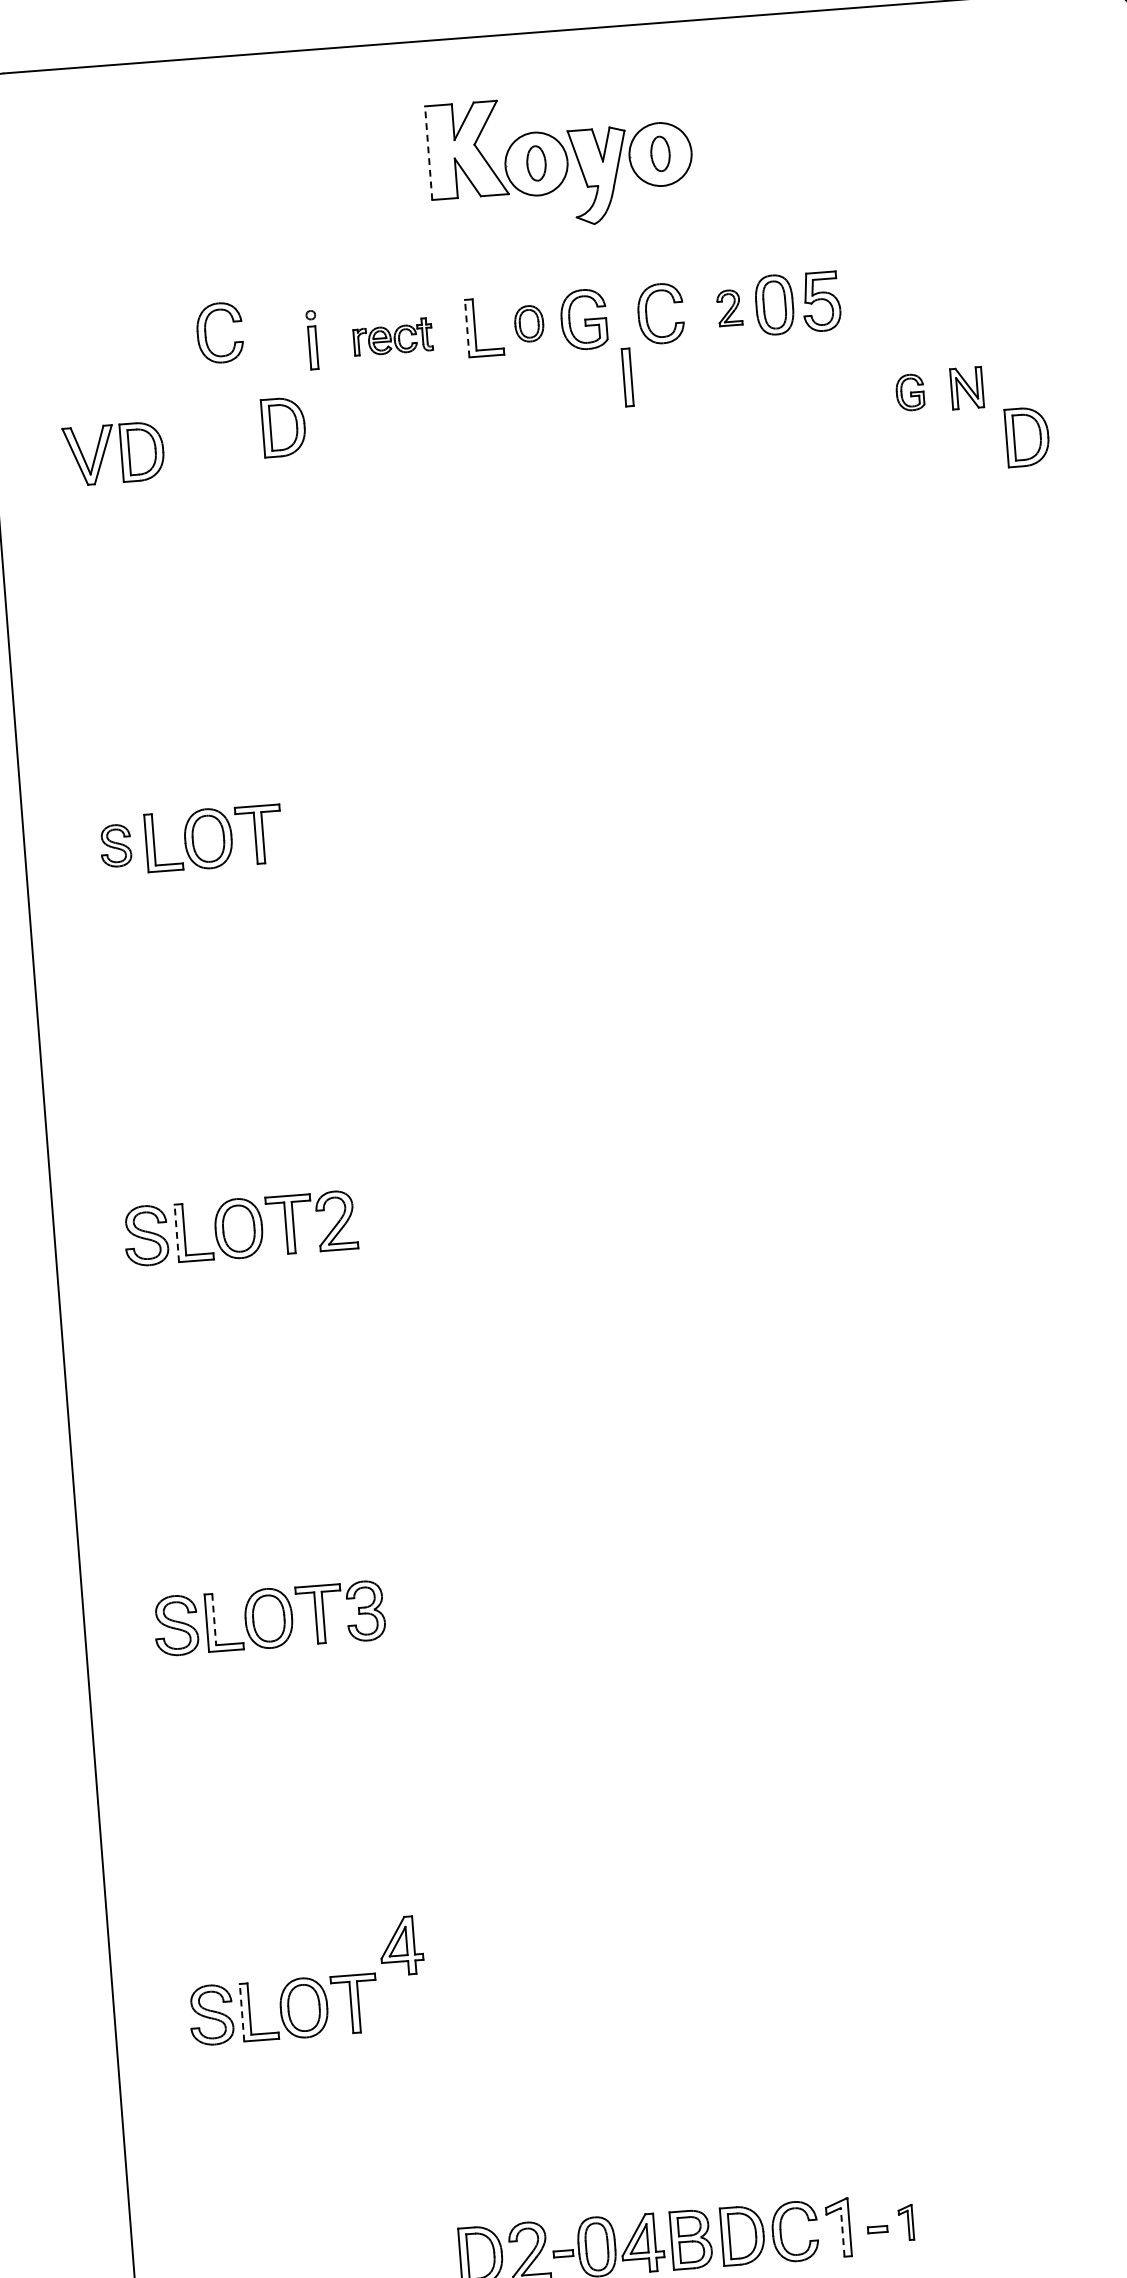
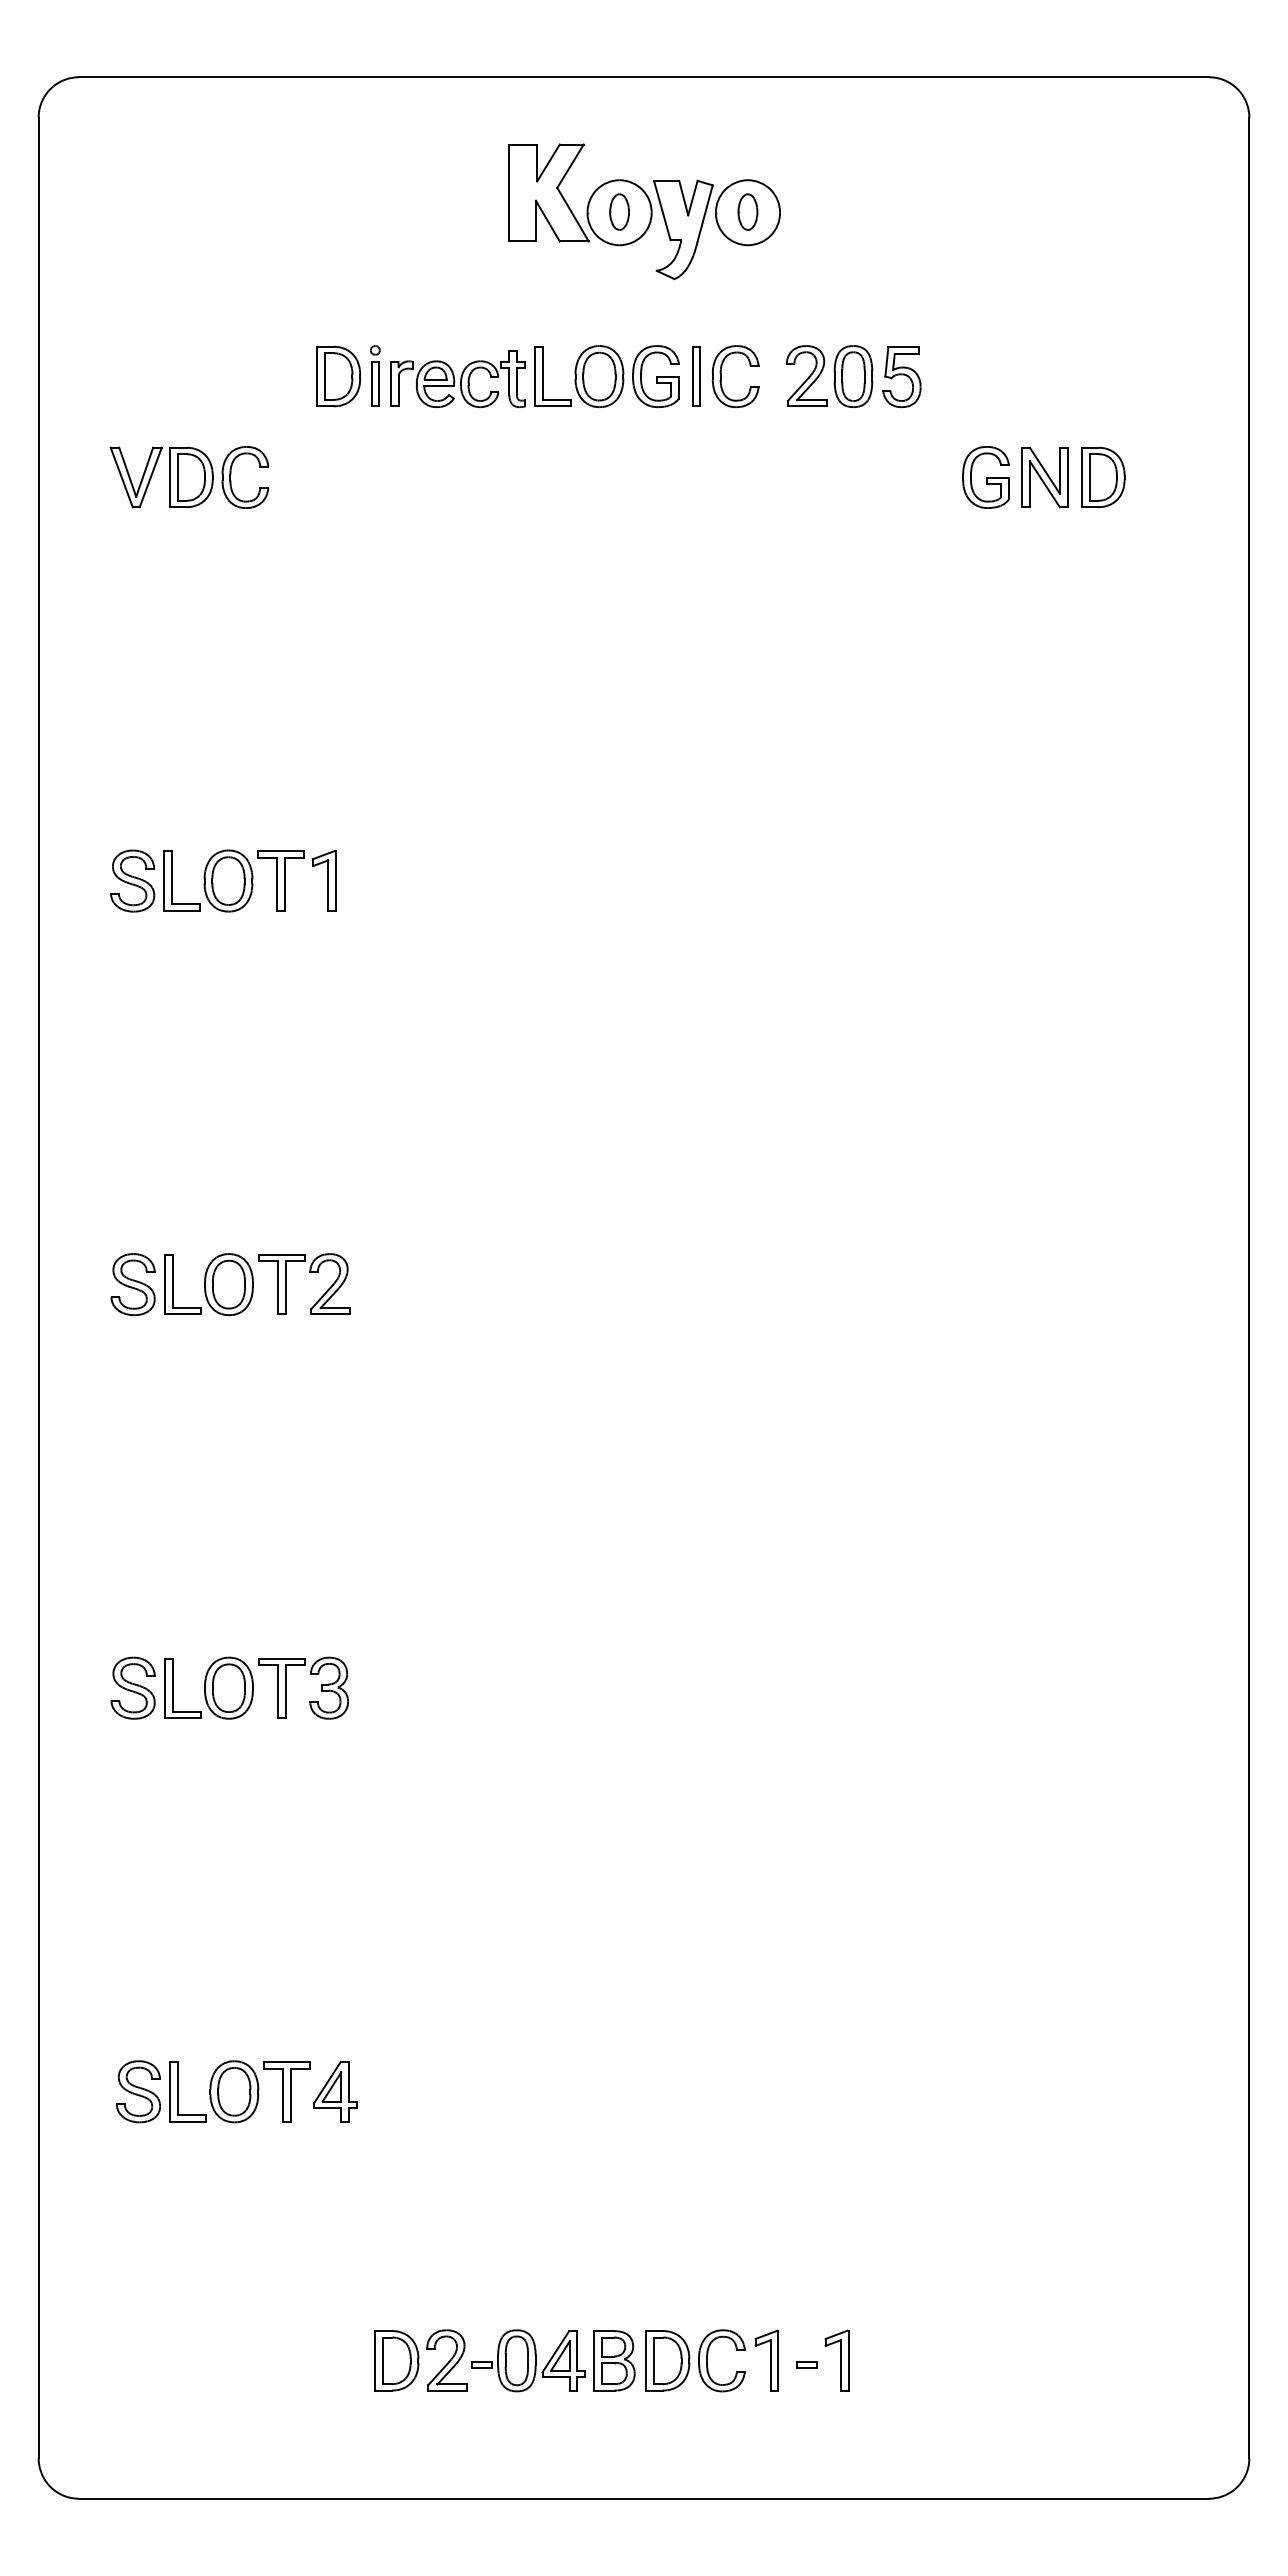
line: (428, 152) -> (509, 192), dashed -> solid
part: (729, 307) -> (806, 375), size x1.67
part: (529, 323) -> (599, 376), size x1.67
line: (467, 328) -> (535, 376), dashed -> solid
part: (206, 331) -> (231, 474), moved
part: (392, 337) -> (457, 379), size x1.67
part: (627, 377) -> (696, 376), moved
part: (966, 388) -> (1044, 477), size x1.43
part: (909, 392) -> (985, 477), size x1.67
part: (283, 427) -> (338, 376), moved
part: (1027, 437) -> (1103, 477), moved
part: (301, 831) -> (324, 880), added
part: (115, 845) -> (132, 880), size x1.43
line: (176, 1233) -> (164, 1284), dashed -> solid
line: (214, 1620) -> (172, 1685), dashed -> solid
part: (401, 1945) -> (335, 2091), moved
line: (242, 2012) -> (170, 2091), dashed -> solid
part: (905, 2222) -> (836, 2360), size x1.67
line: (842, 2231) -> (770, 2364), dashed -> solid

